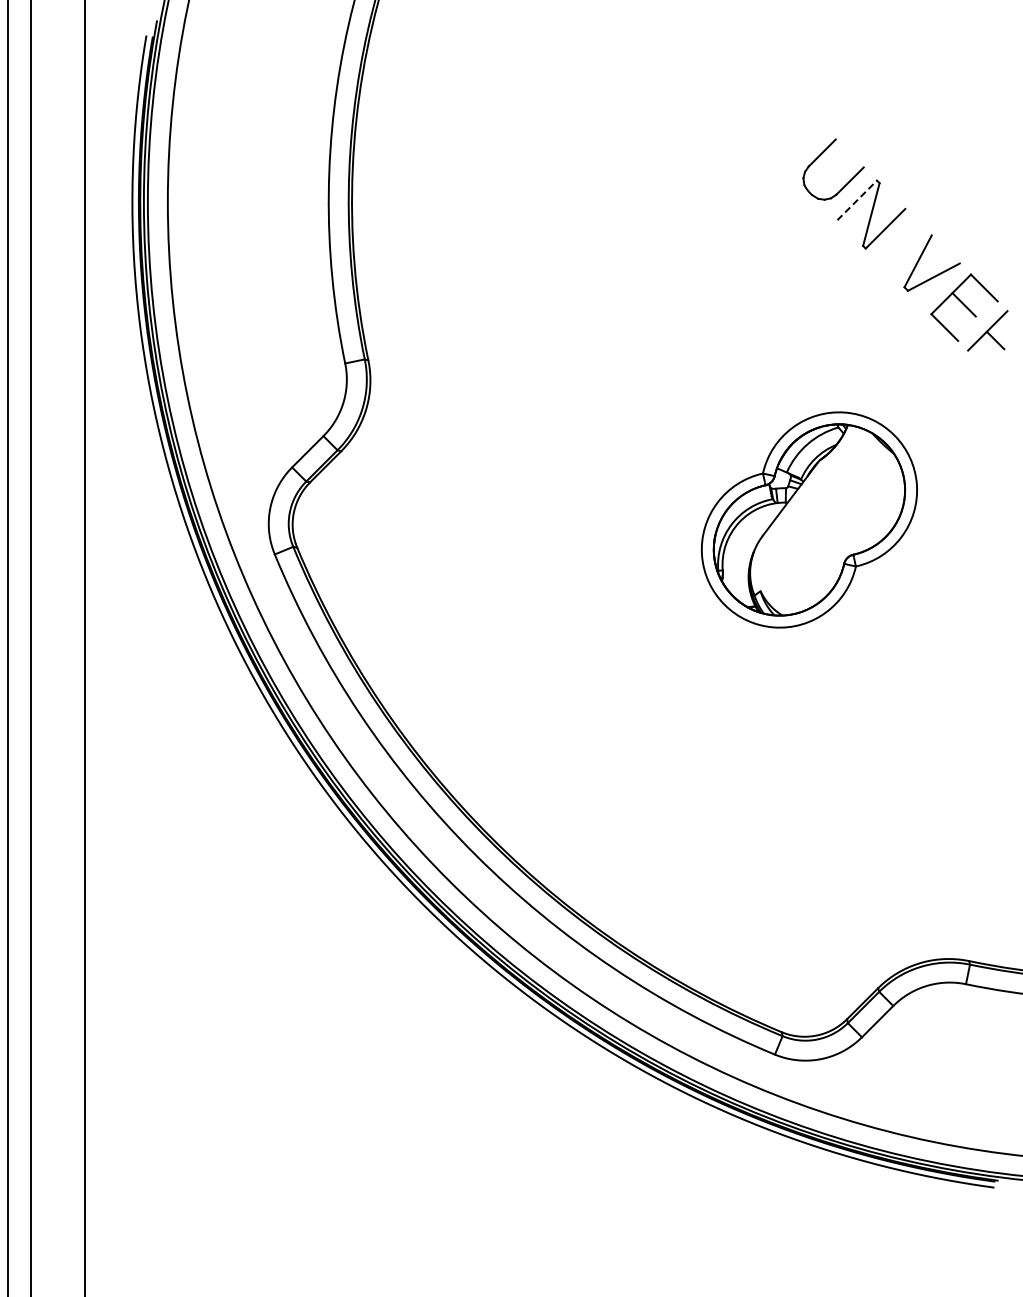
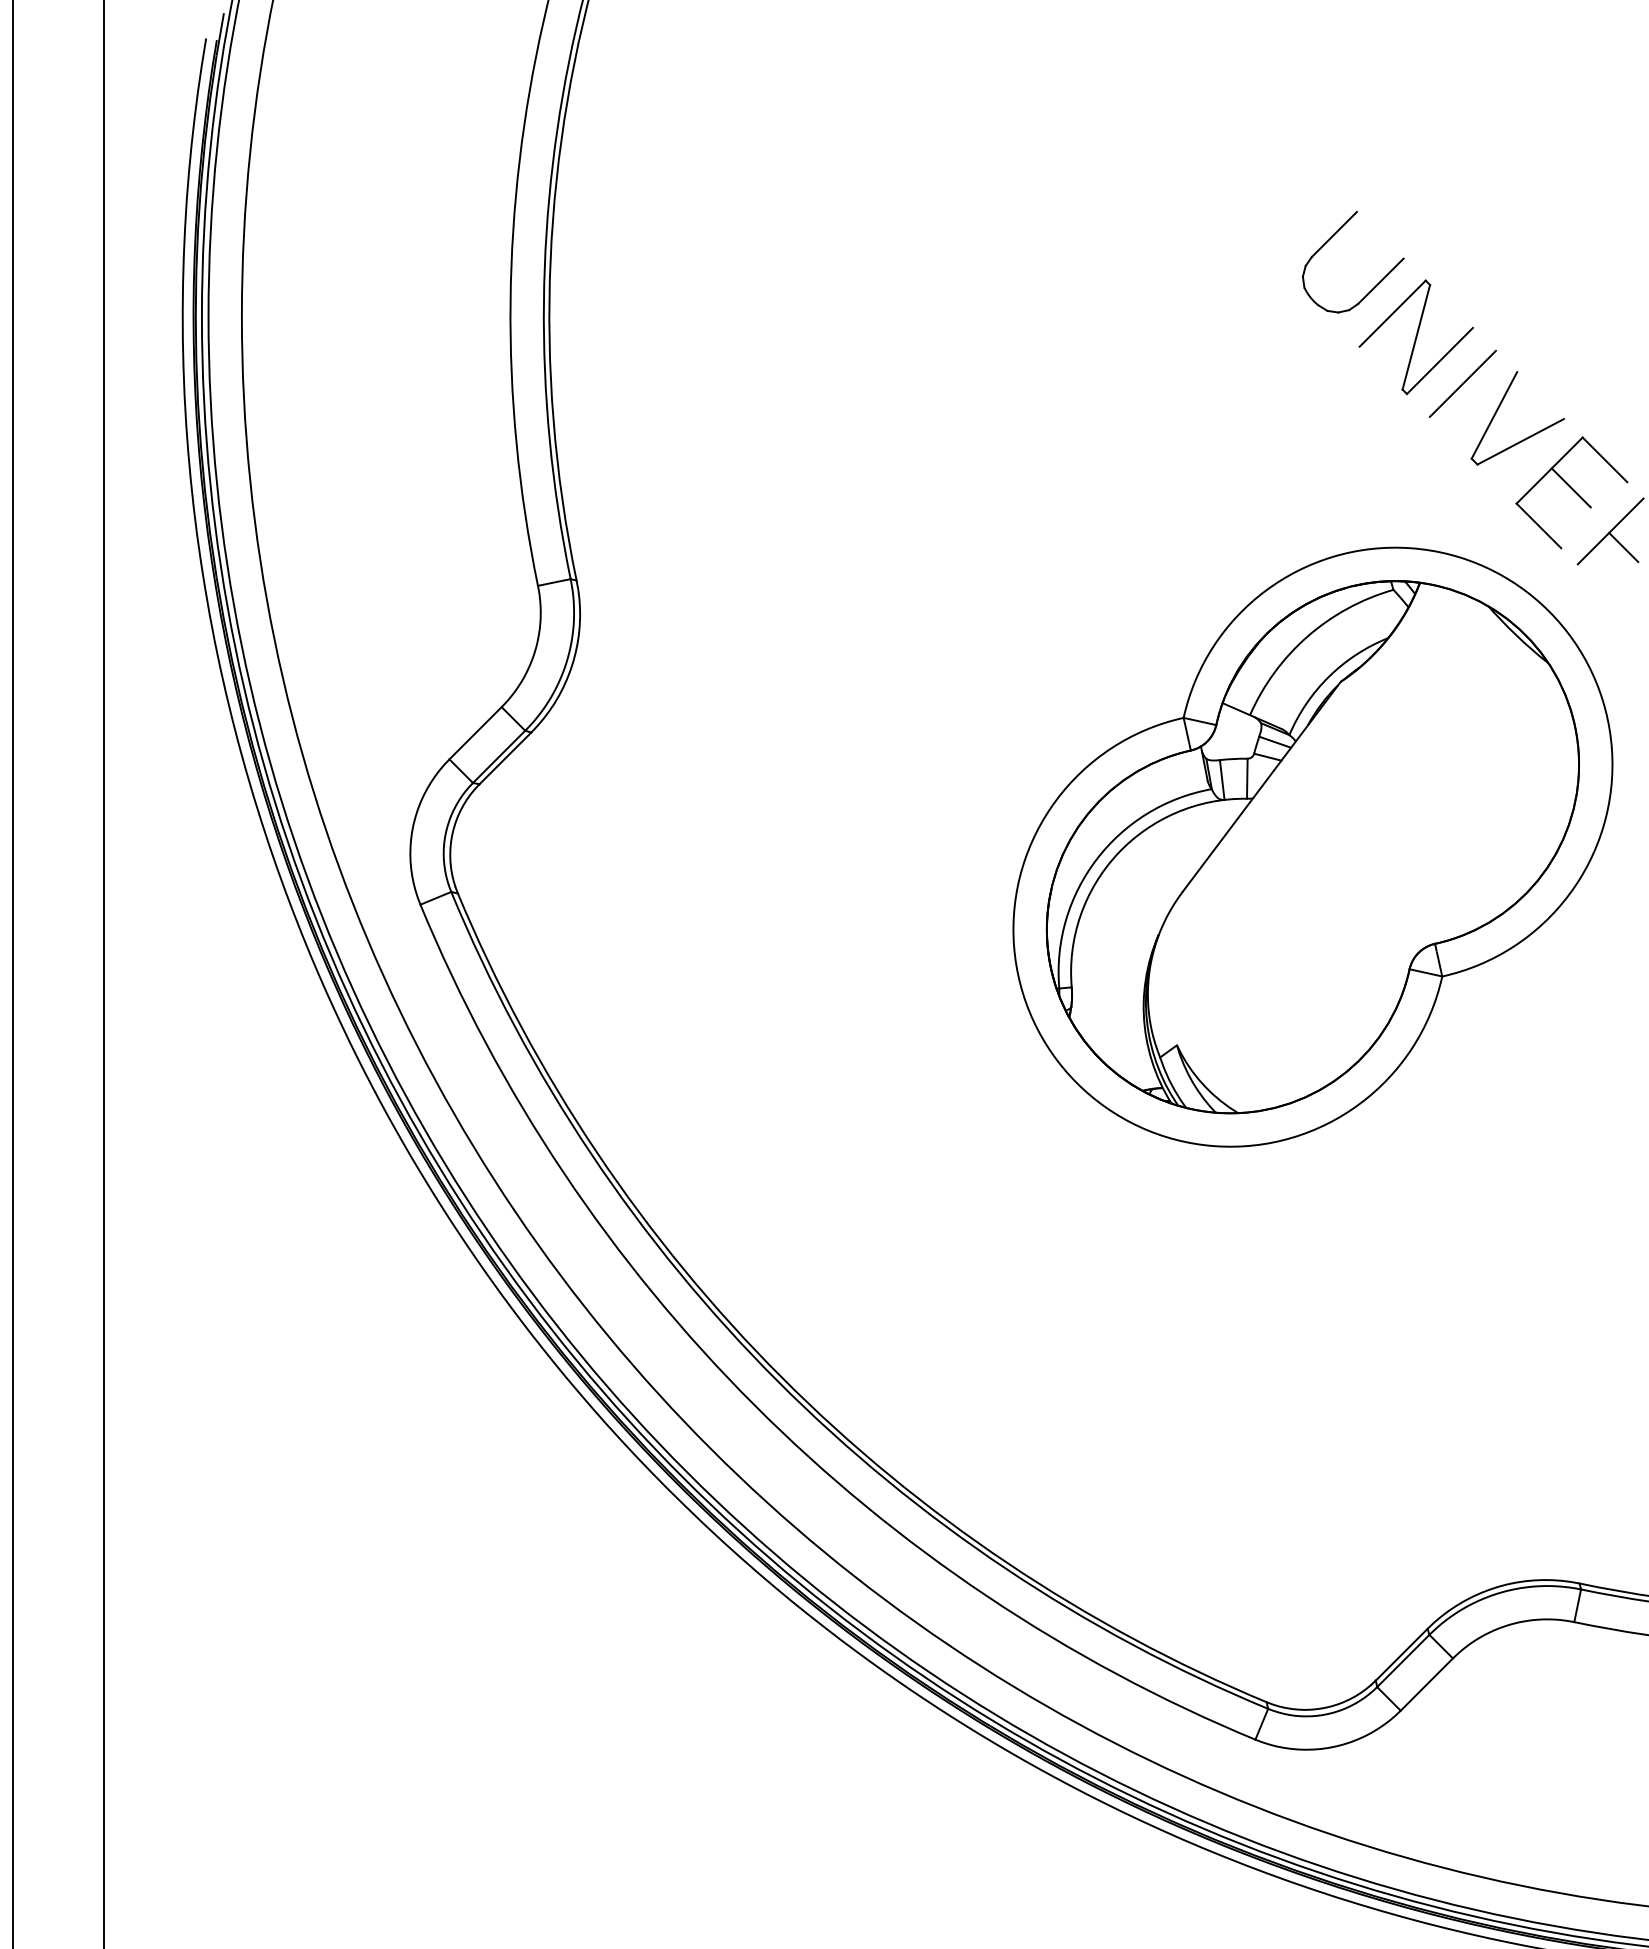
line: (857, 200) -> (1393, 313), dashed -> solid
line: (899, 242) -> (1463, 383), added
part: (809, 519) -> (1313, 846), size x1.67

